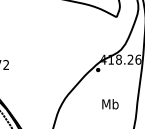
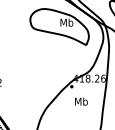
text: (110, 104) -> (81, 101), moved

